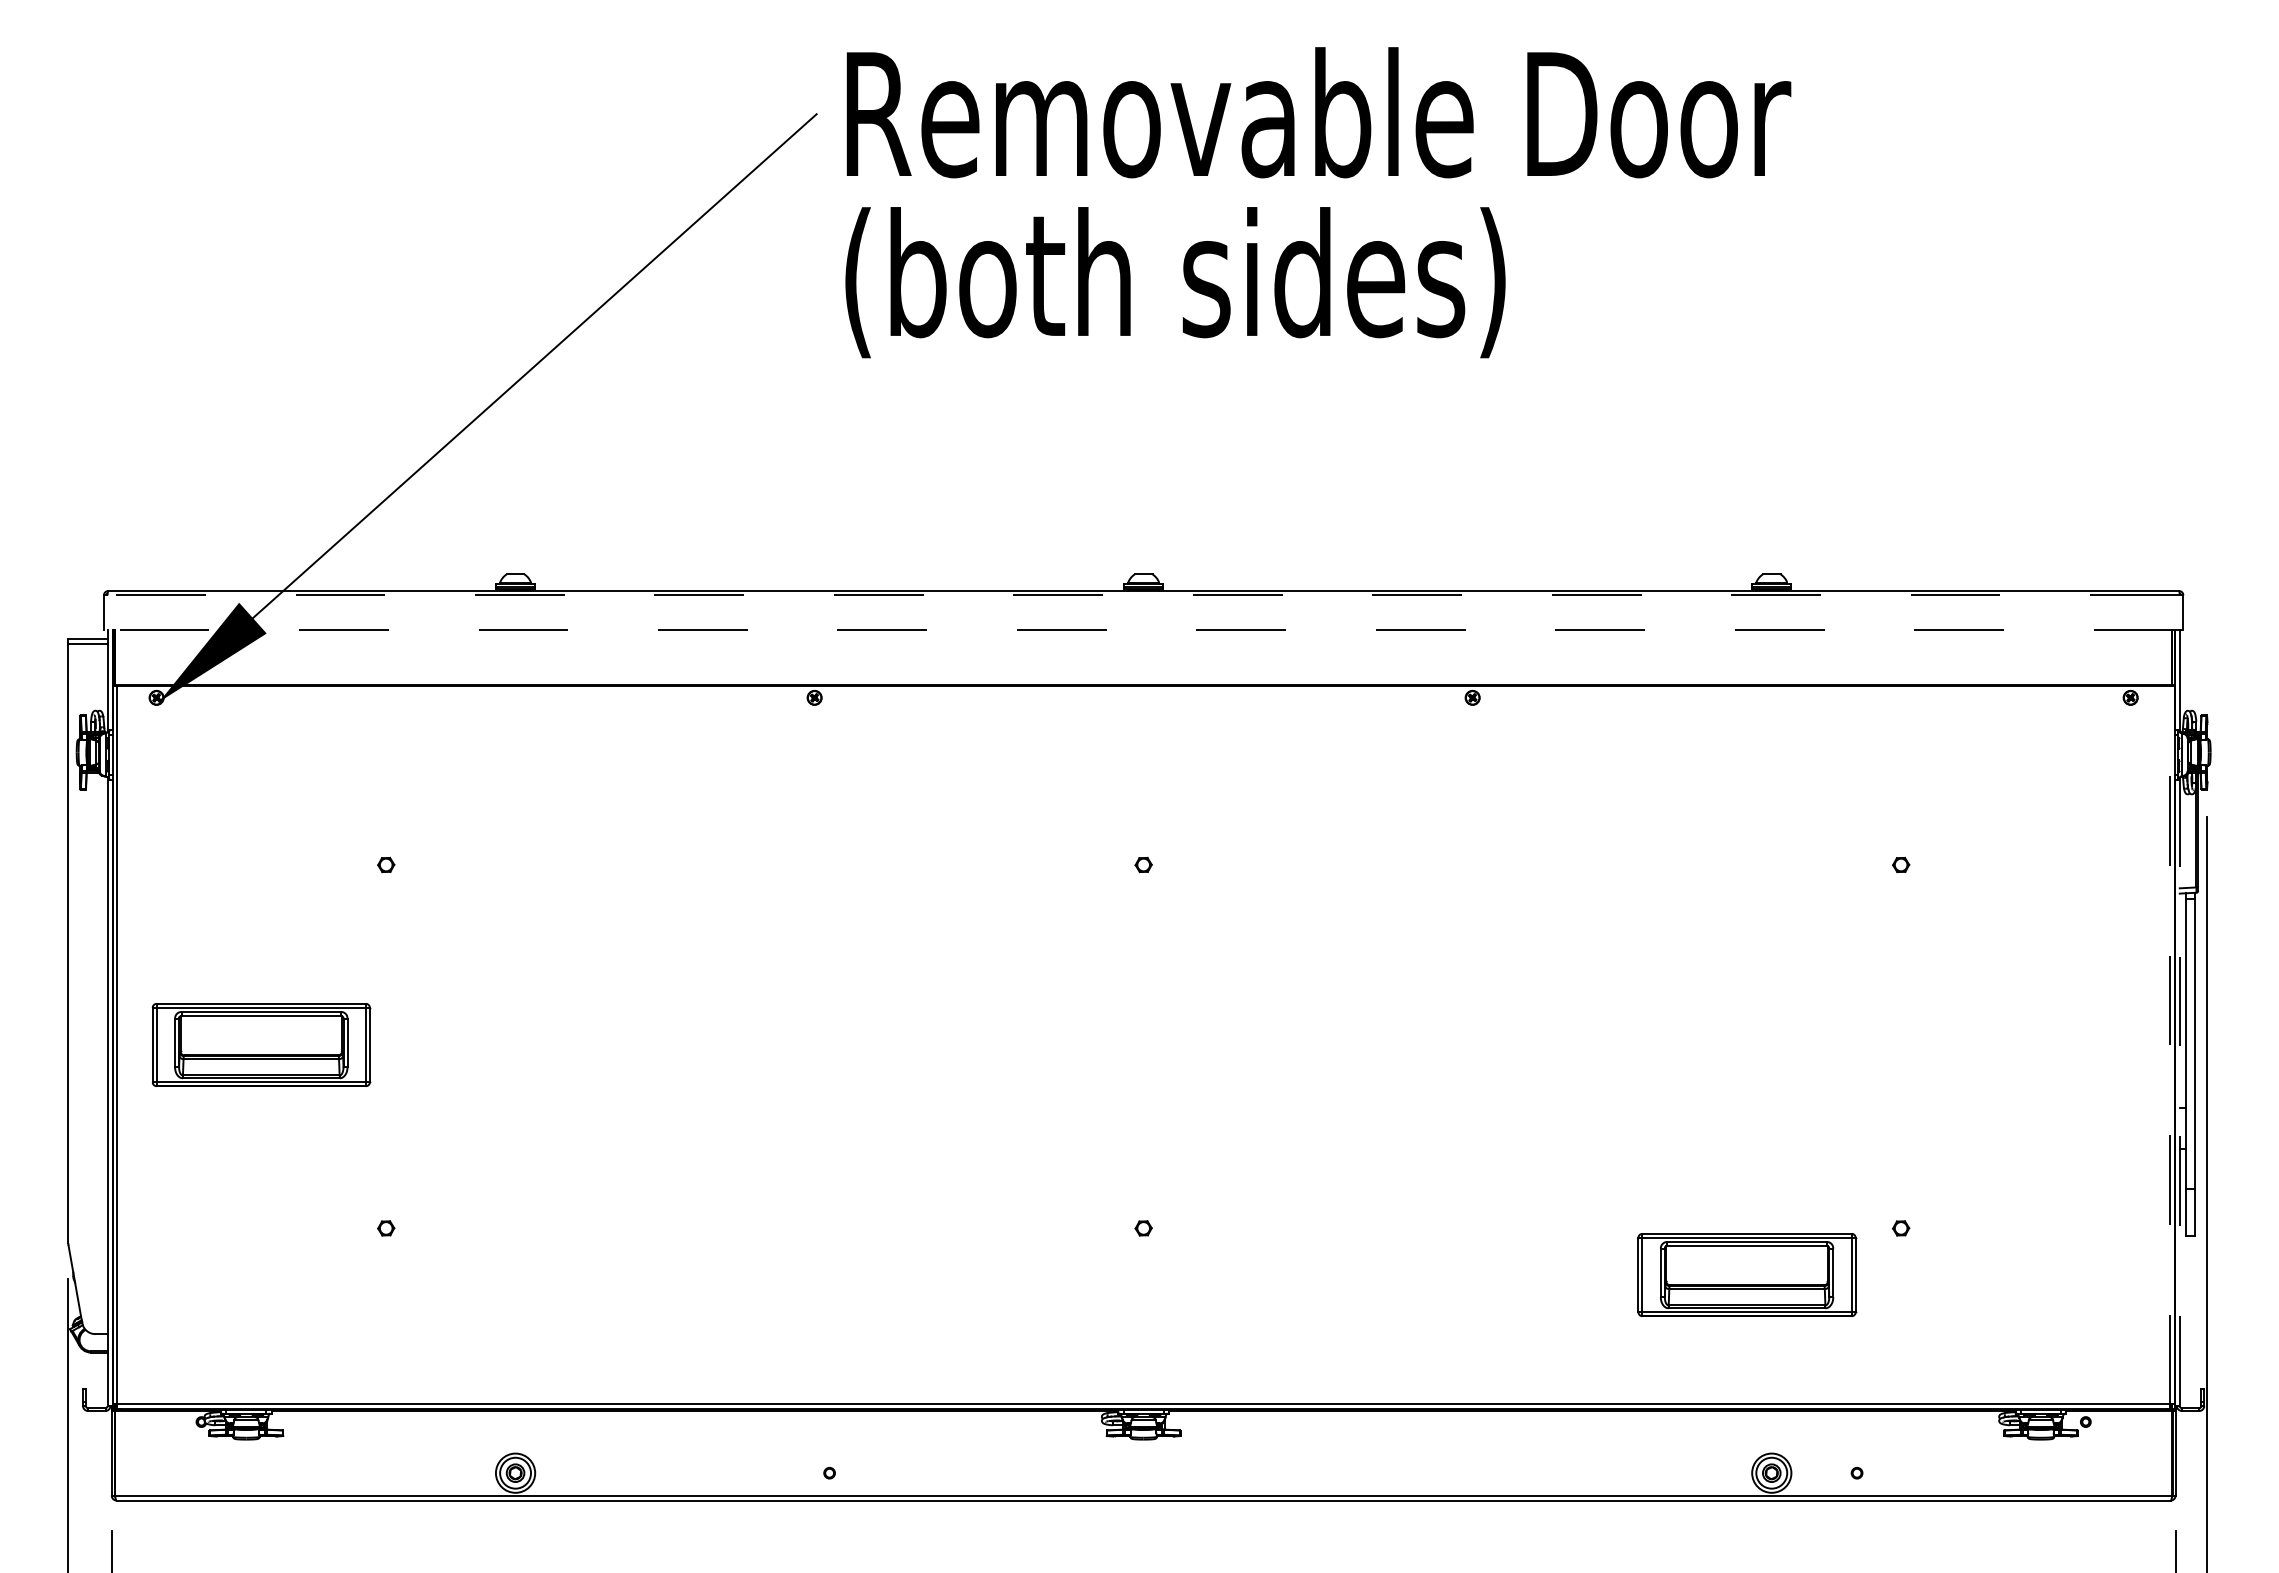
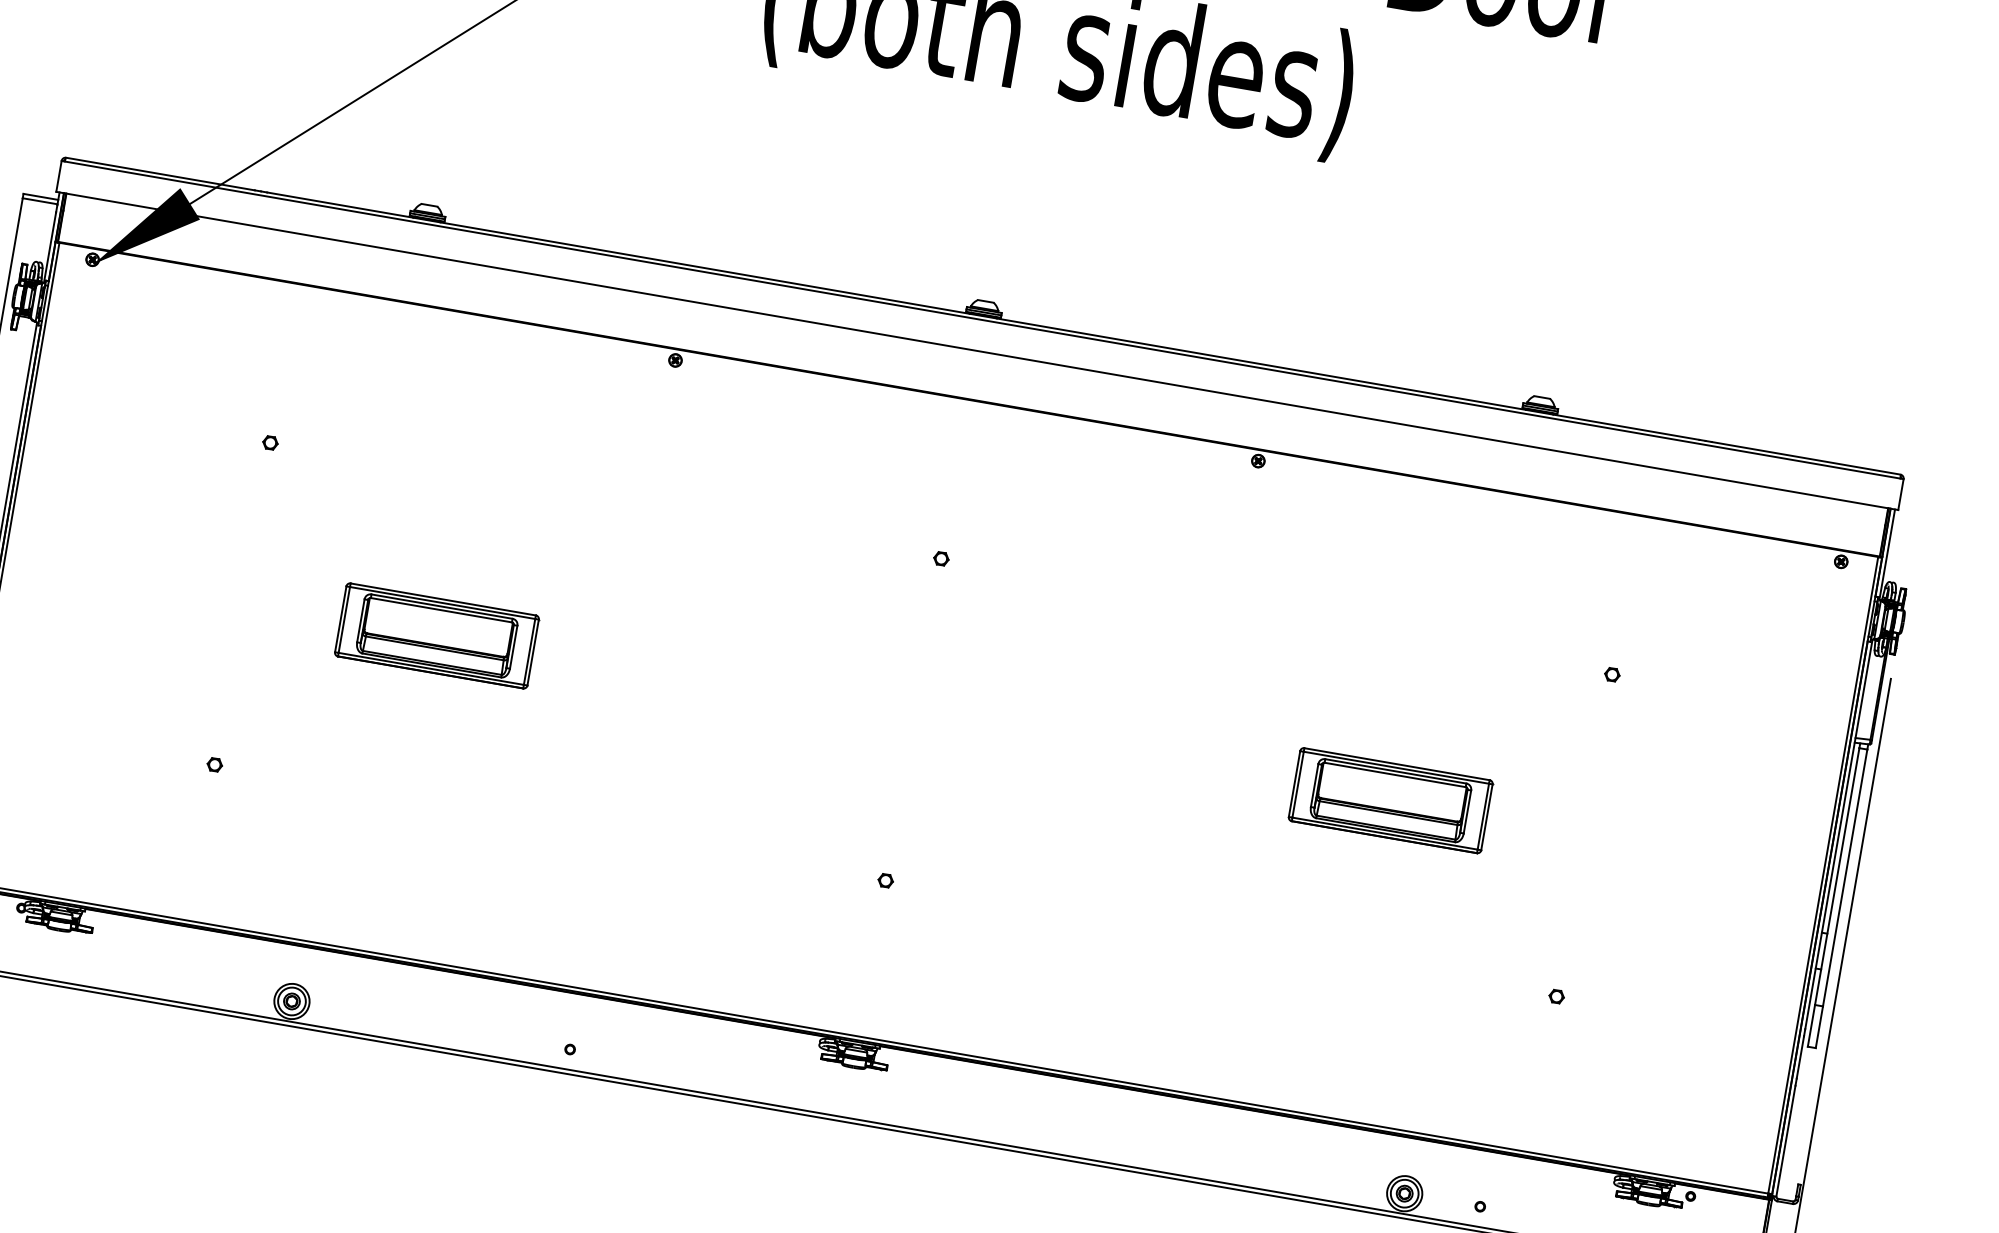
line: (1143, 595) -> (982, 320), dashed -> solid
line: (1143, 630) -> (977, 351), dashed -> solid
line: (2170, 1044) -> (1823, 874), dashed -> solid
part: (261, 1045) -> (437, 636), moved
line: (2179, 1092) -> (1824, 918), dashed -> solid
part: (1747, 1274) -> (1391, 800), moved

